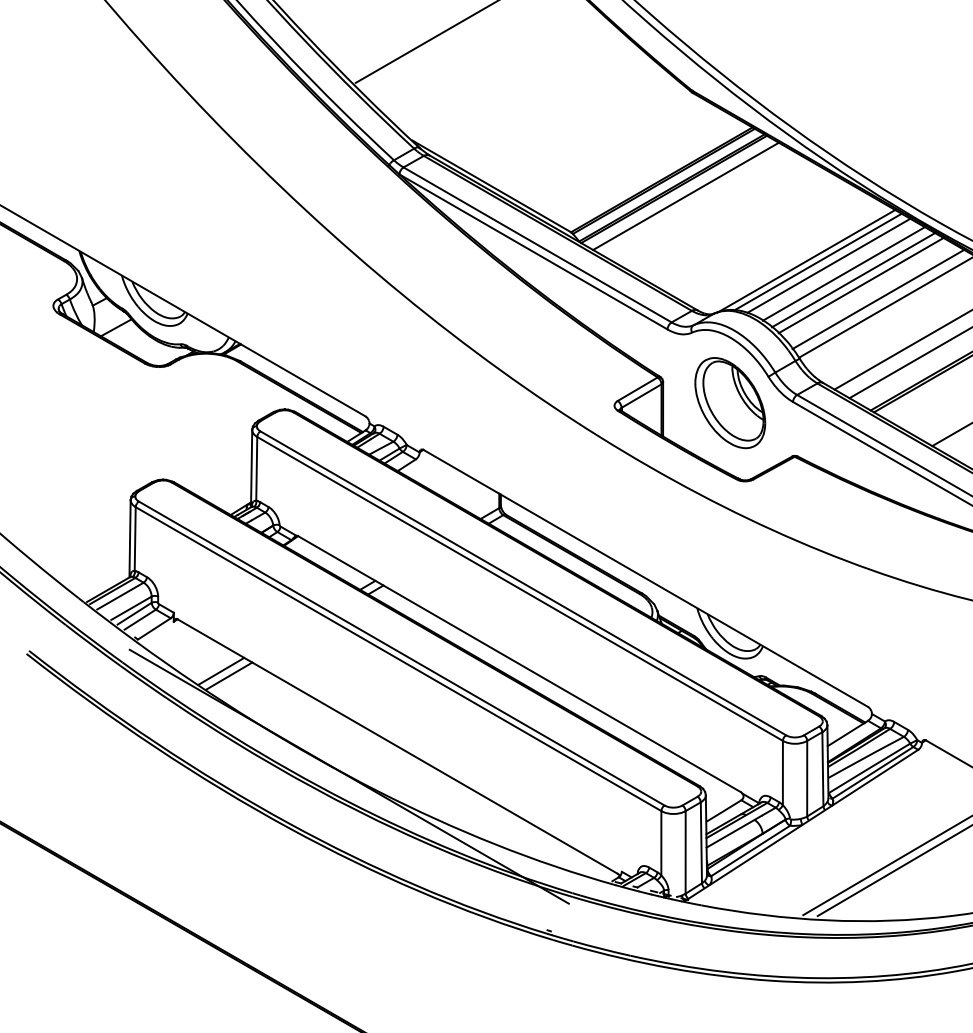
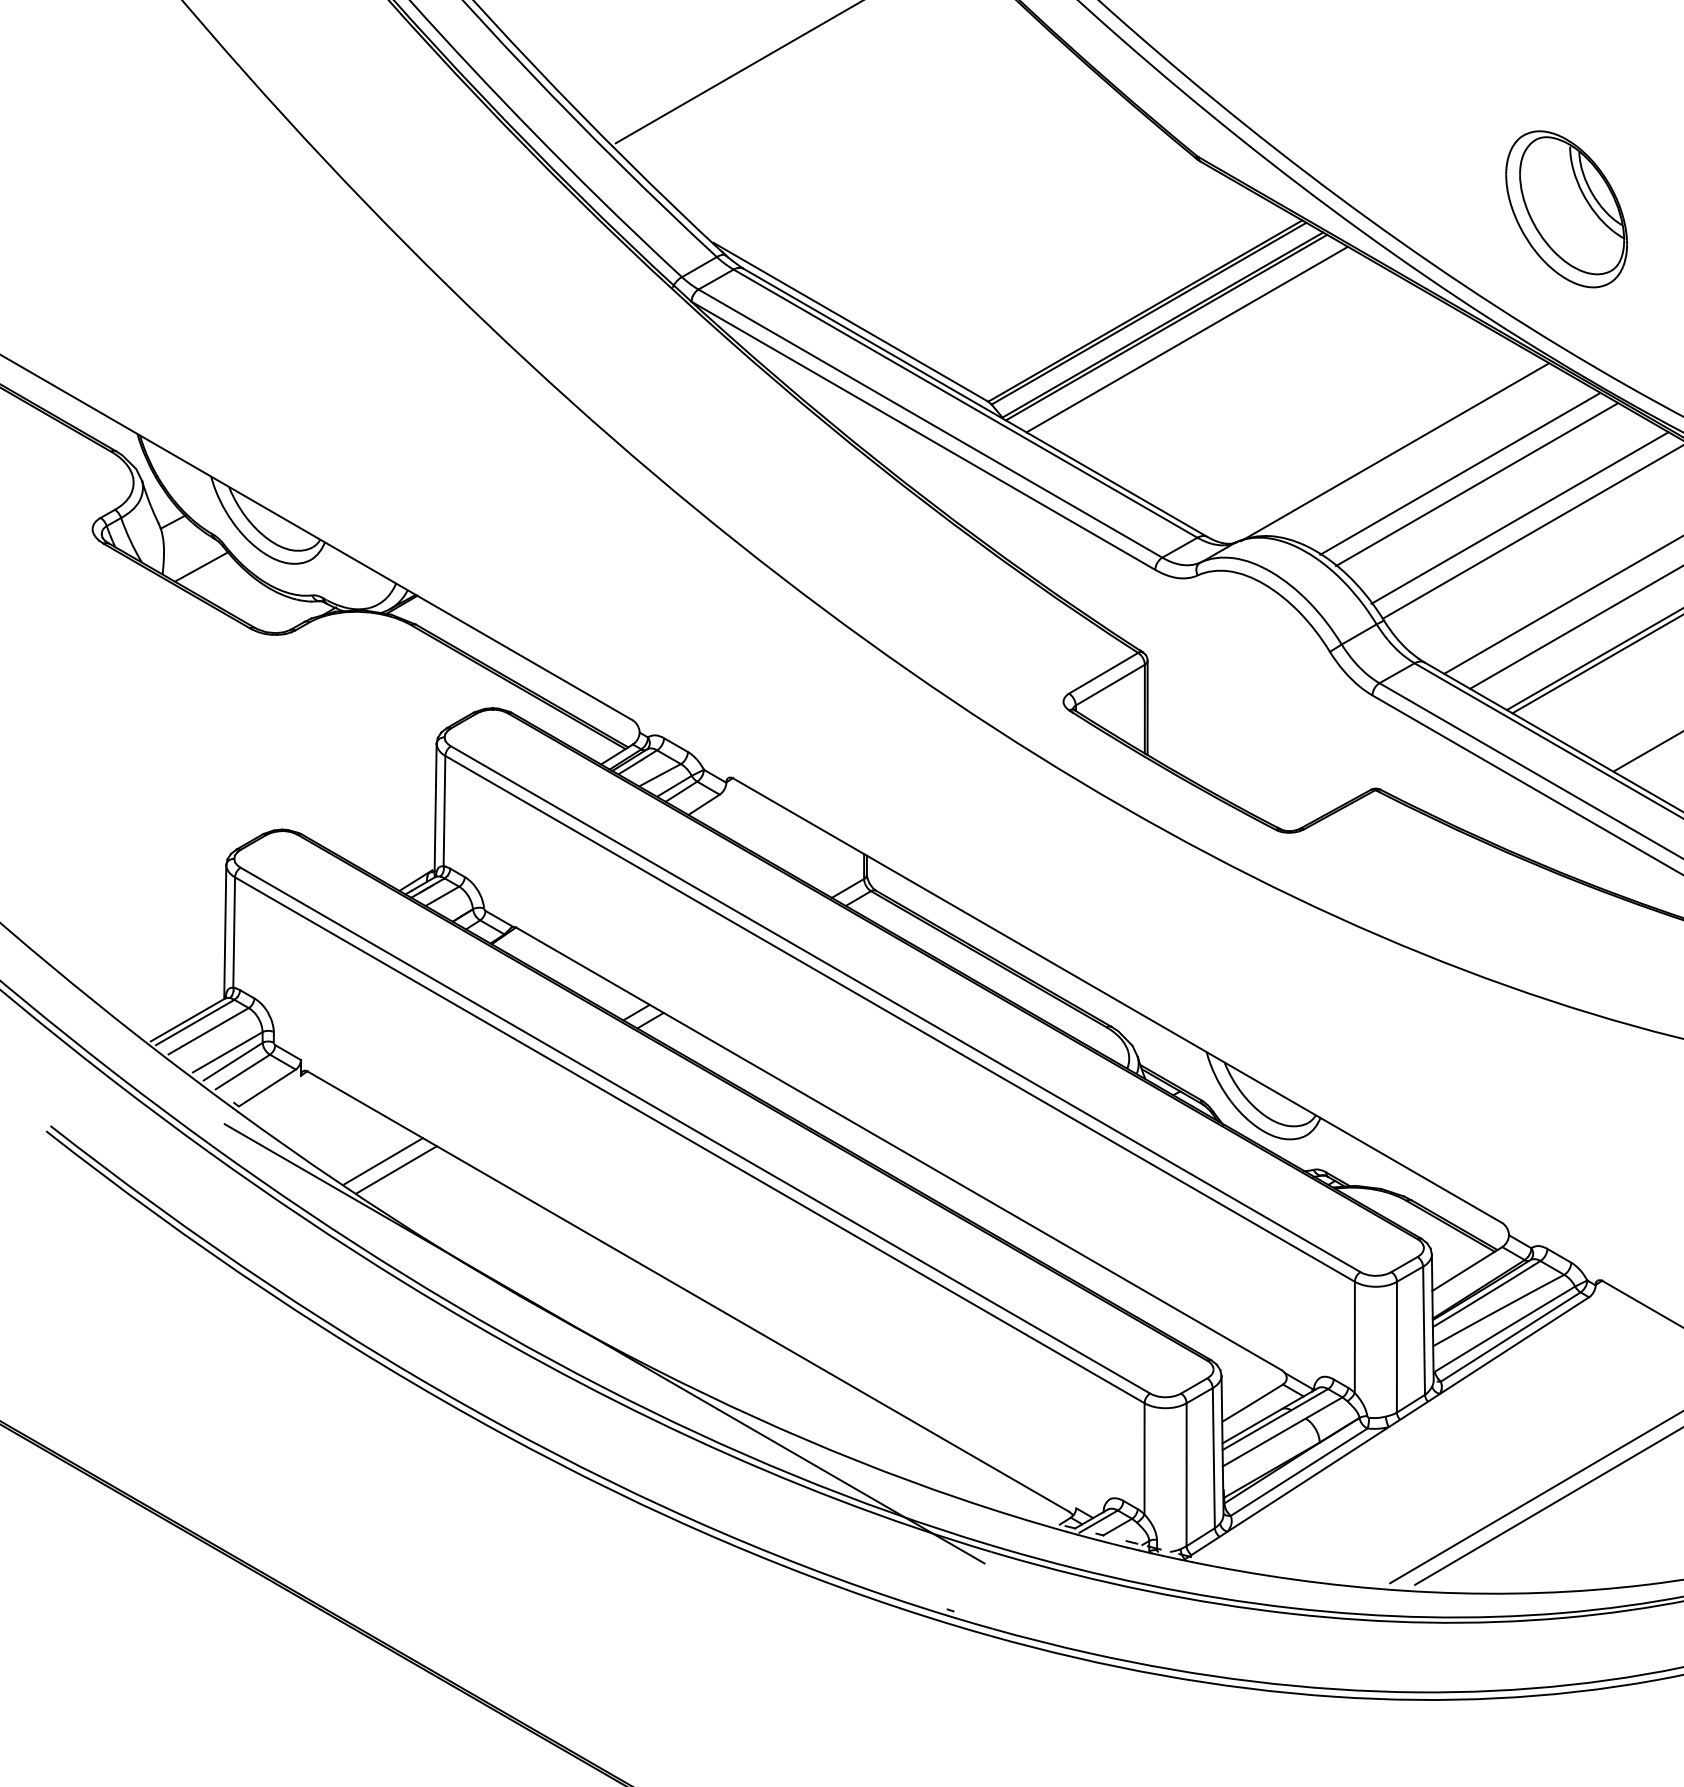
line: (817, 261) -> (1414, 452), removed
line: (828, 265) -> (1433, 459), removed
line: (860, 285) -> (1489, 493), removed
part: (730, 403) -> (1566, 210), moved

